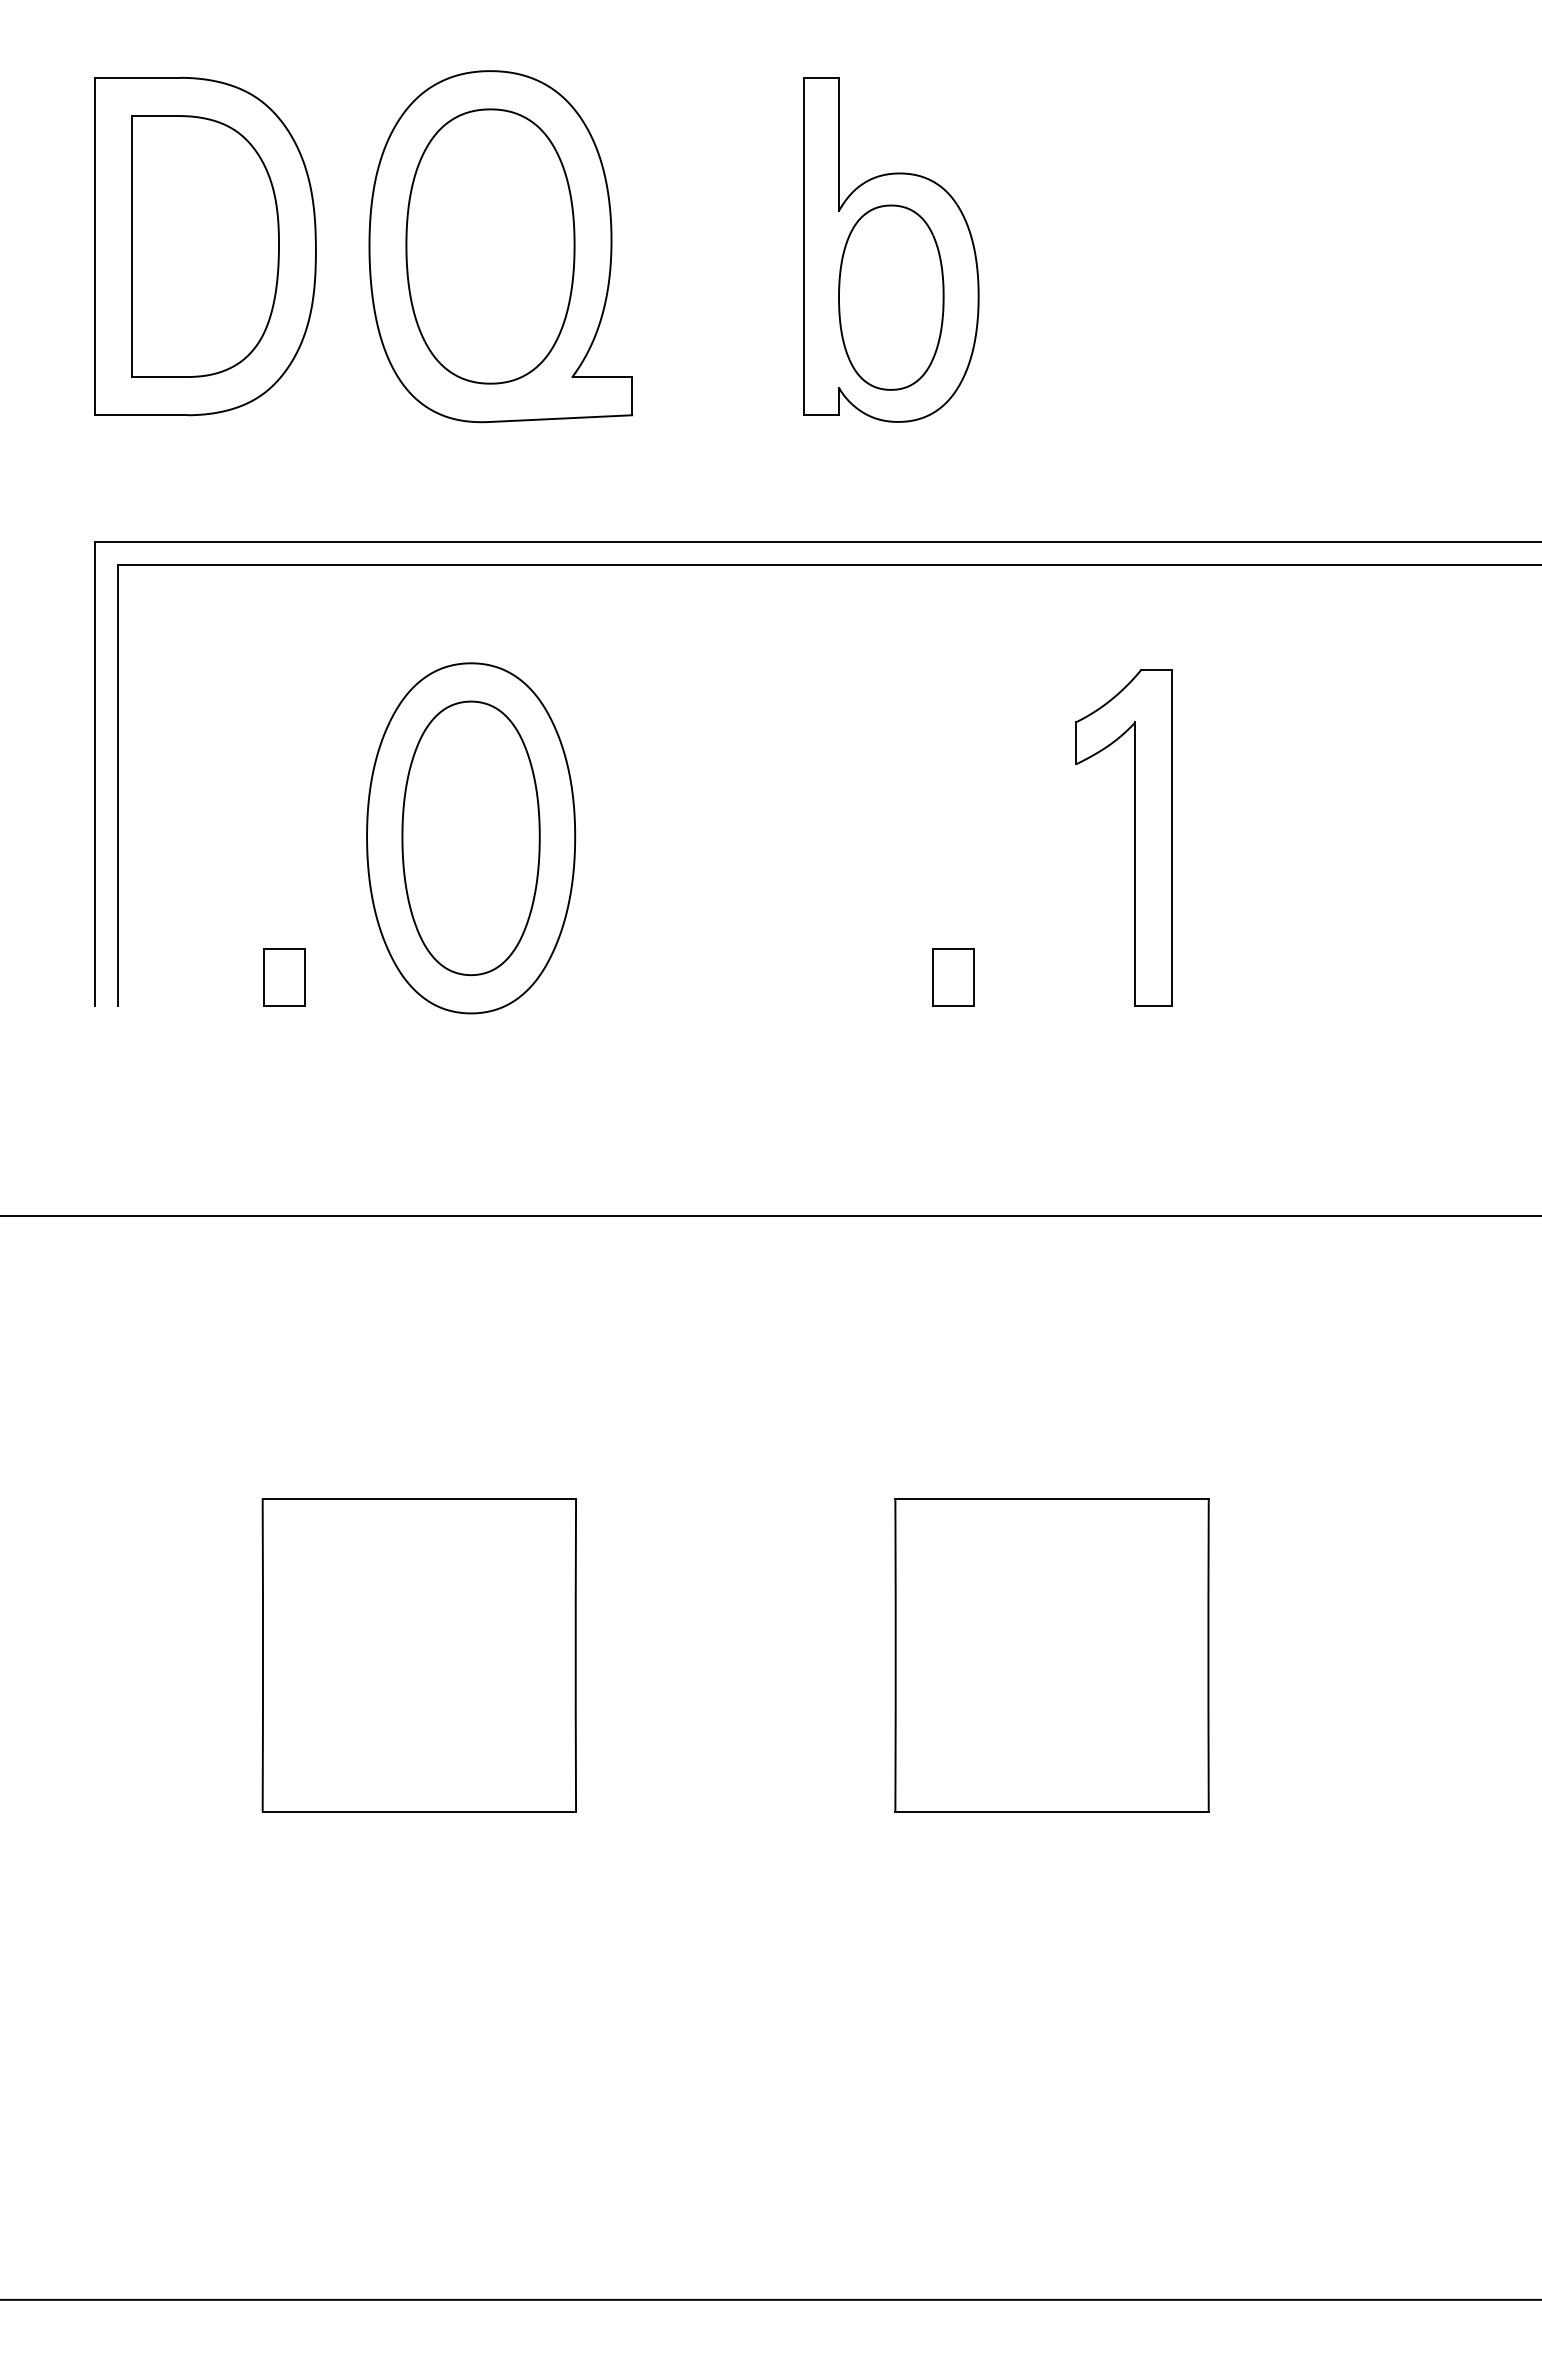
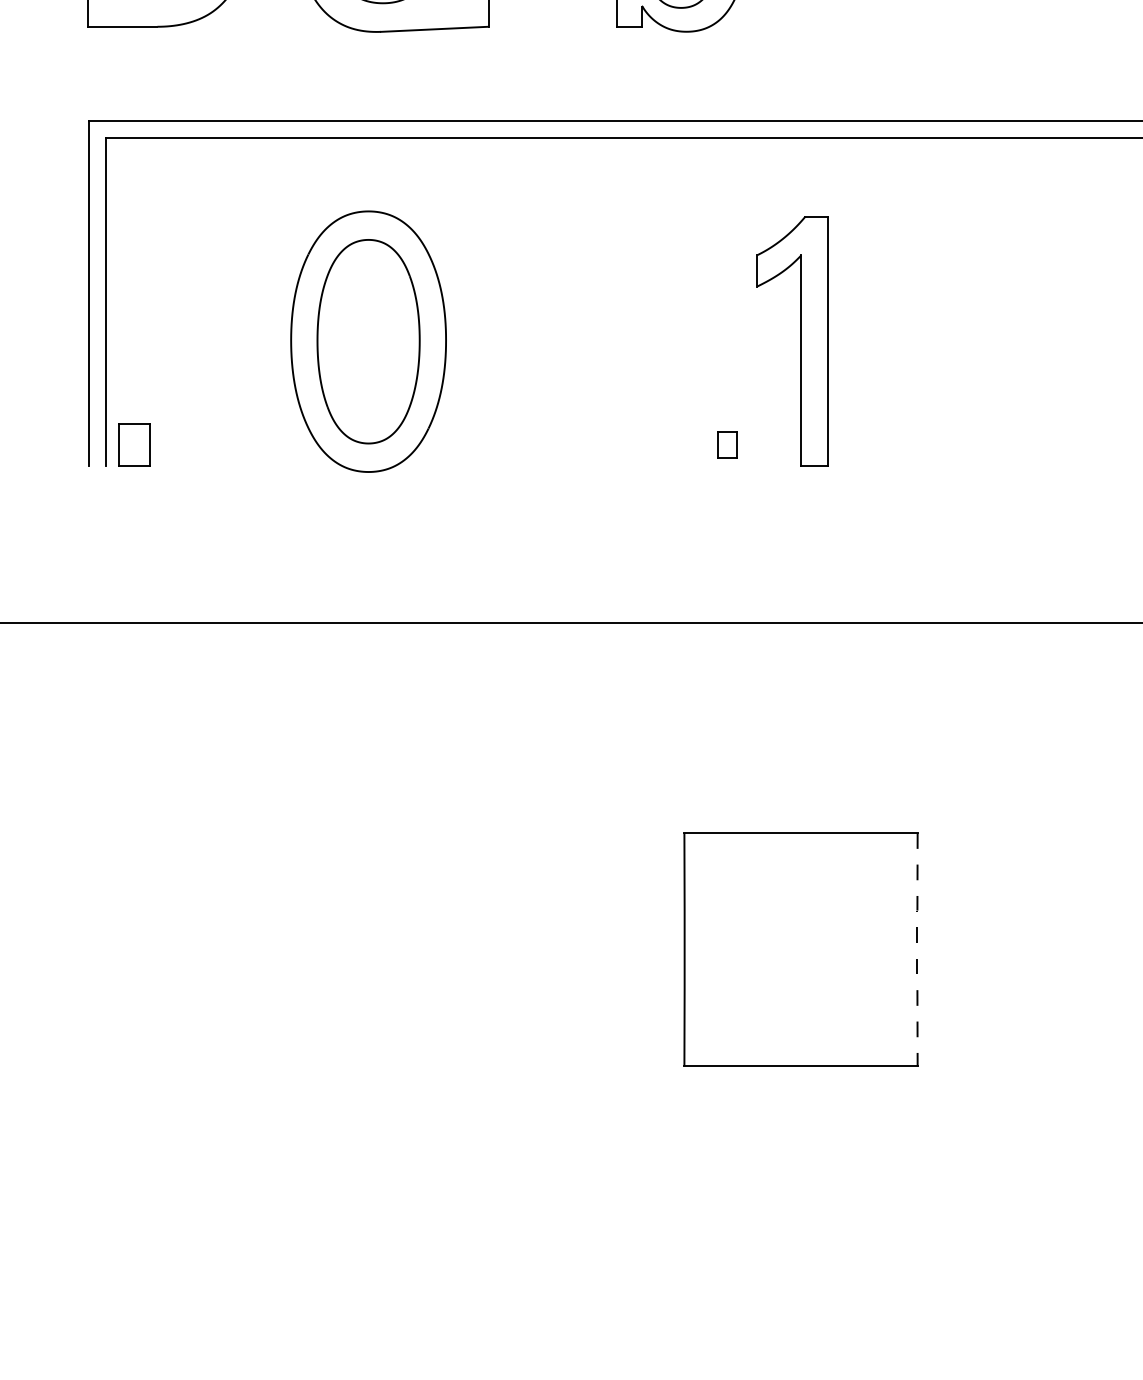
part: (1134, 837) -> (800, 341), moved
part: (284, 977) -> (134, 445), moved
part: (953, 977) -> (727, 445), size x0.6
part: (418, 1655) -> (329, 949), removed
line: (1208, 1655) -> (917, 949), solid -> dashed

